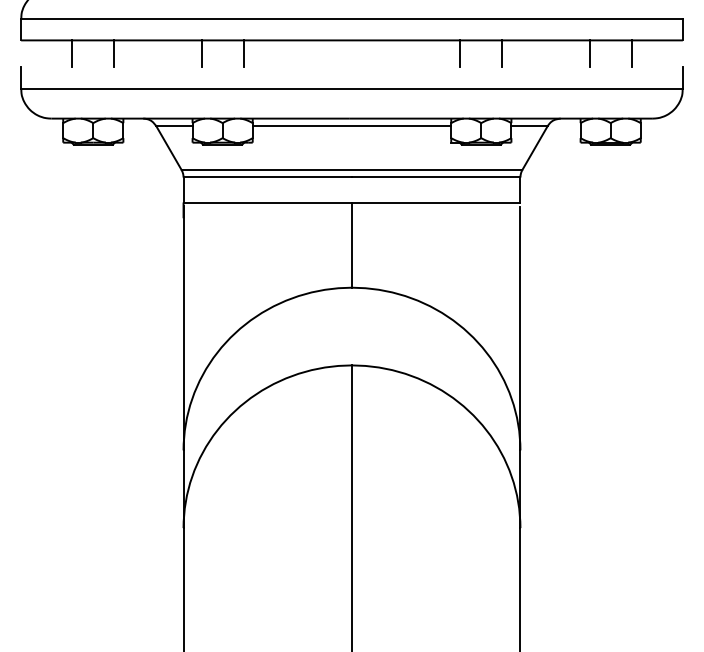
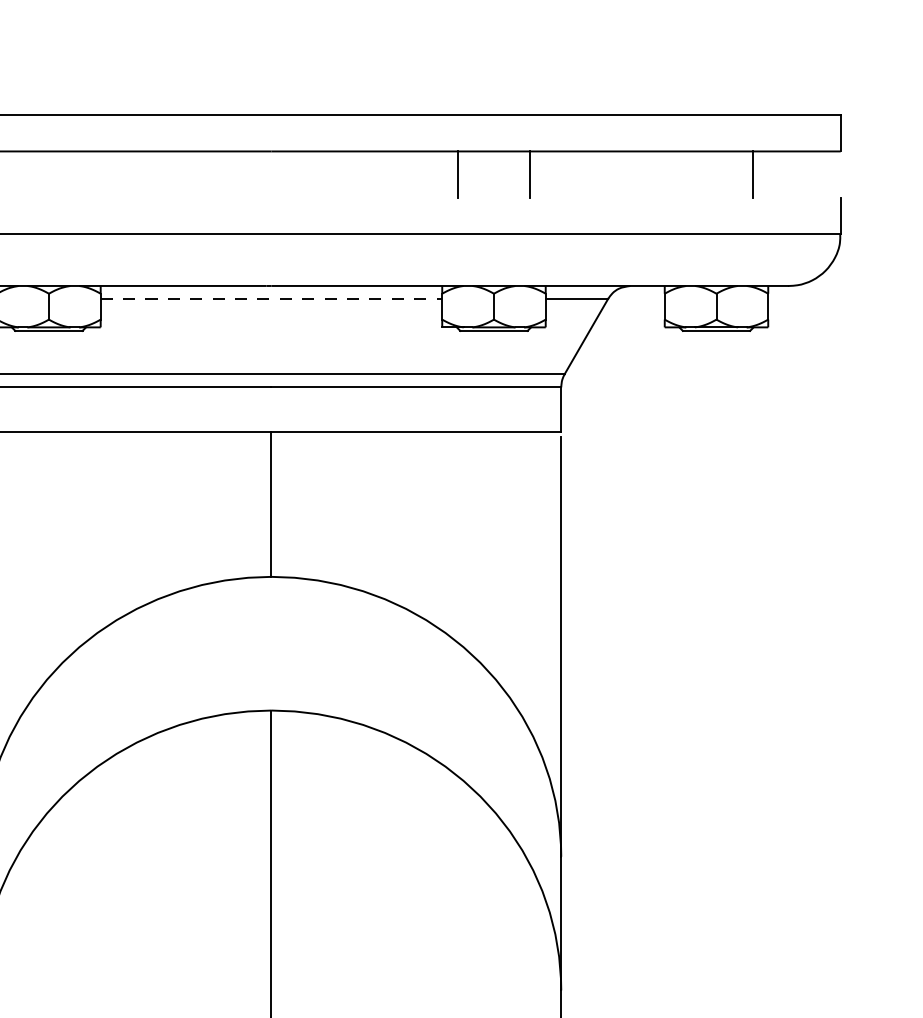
line: (201, 53) -> (12, 173), removed
line: (243, 53) -> (84, 173), removed
line: (589, 53) -> (680, 173), removed
line: (352, 126) -> (272, 299), solid -> dashed

